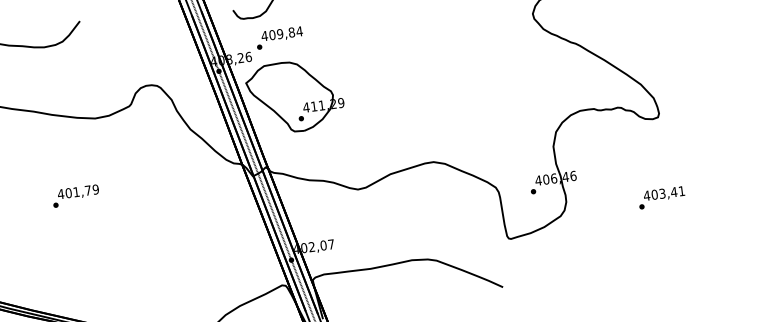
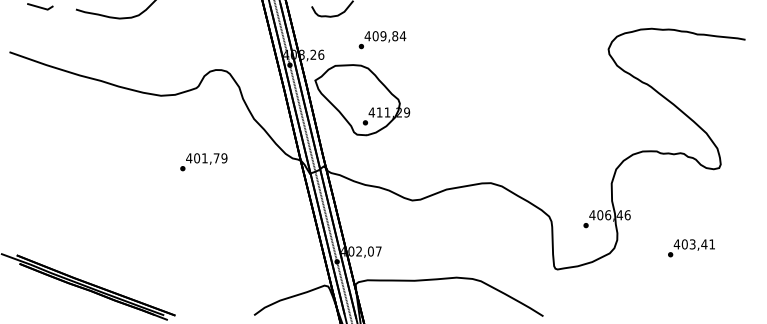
text: (279, 38) -> (382, 40), moved
text: (75, 196) -> (203, 162), moved
text: (661, 197) -> (691, 248), moved

